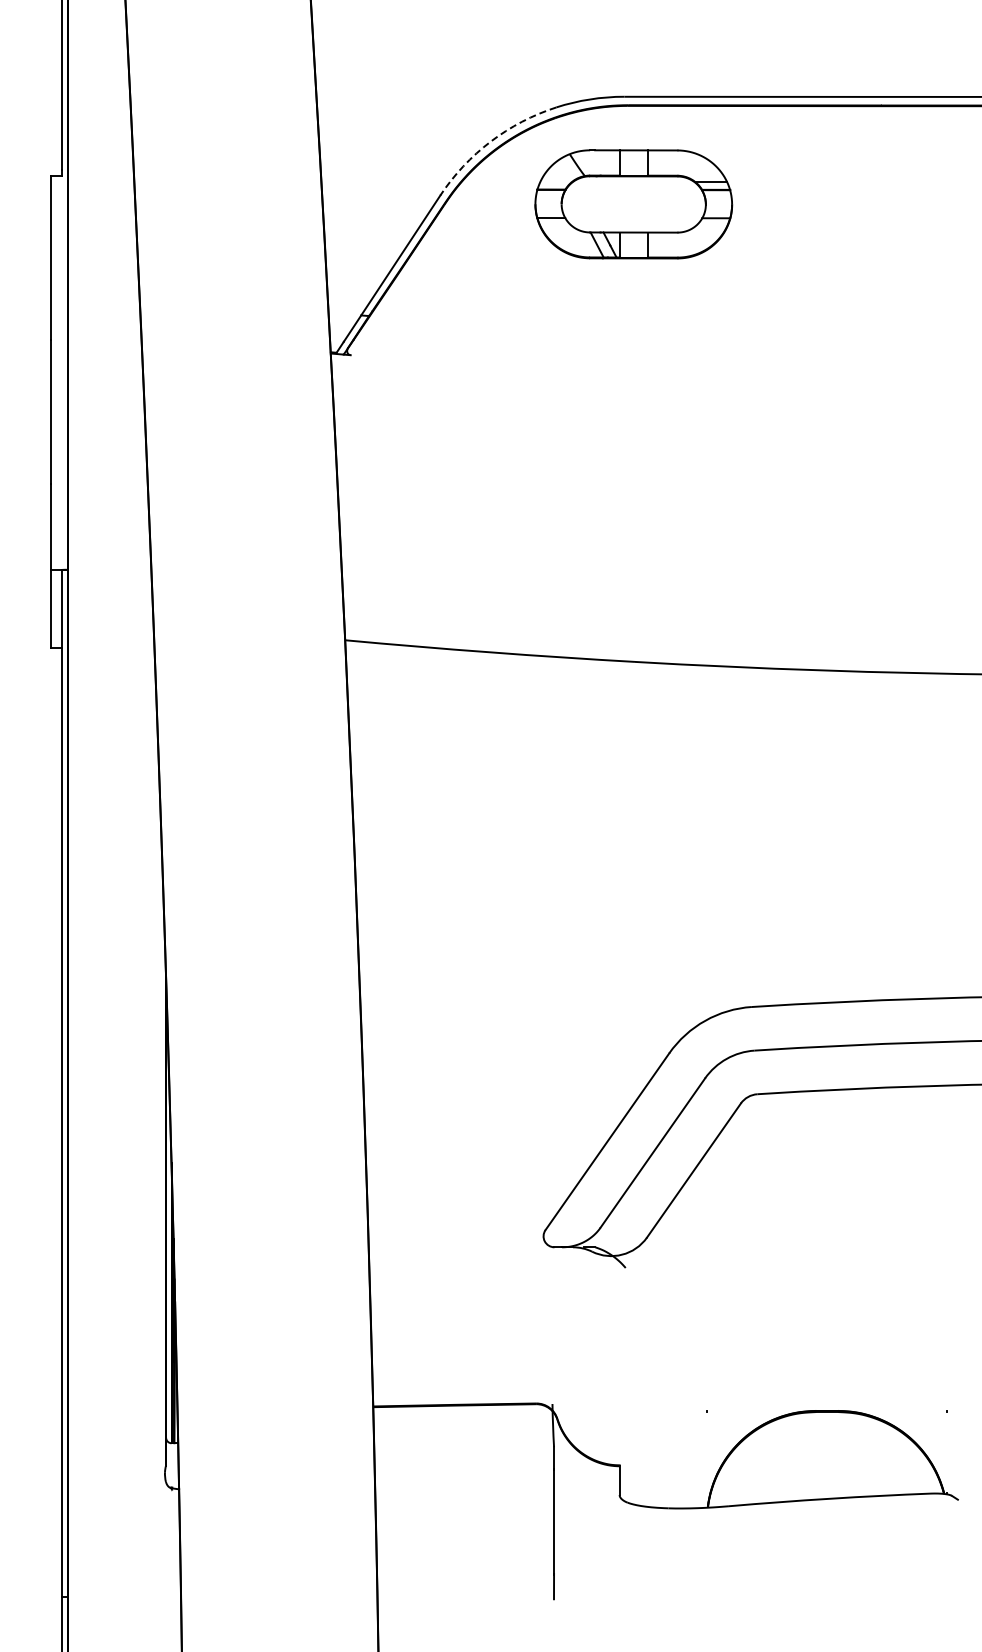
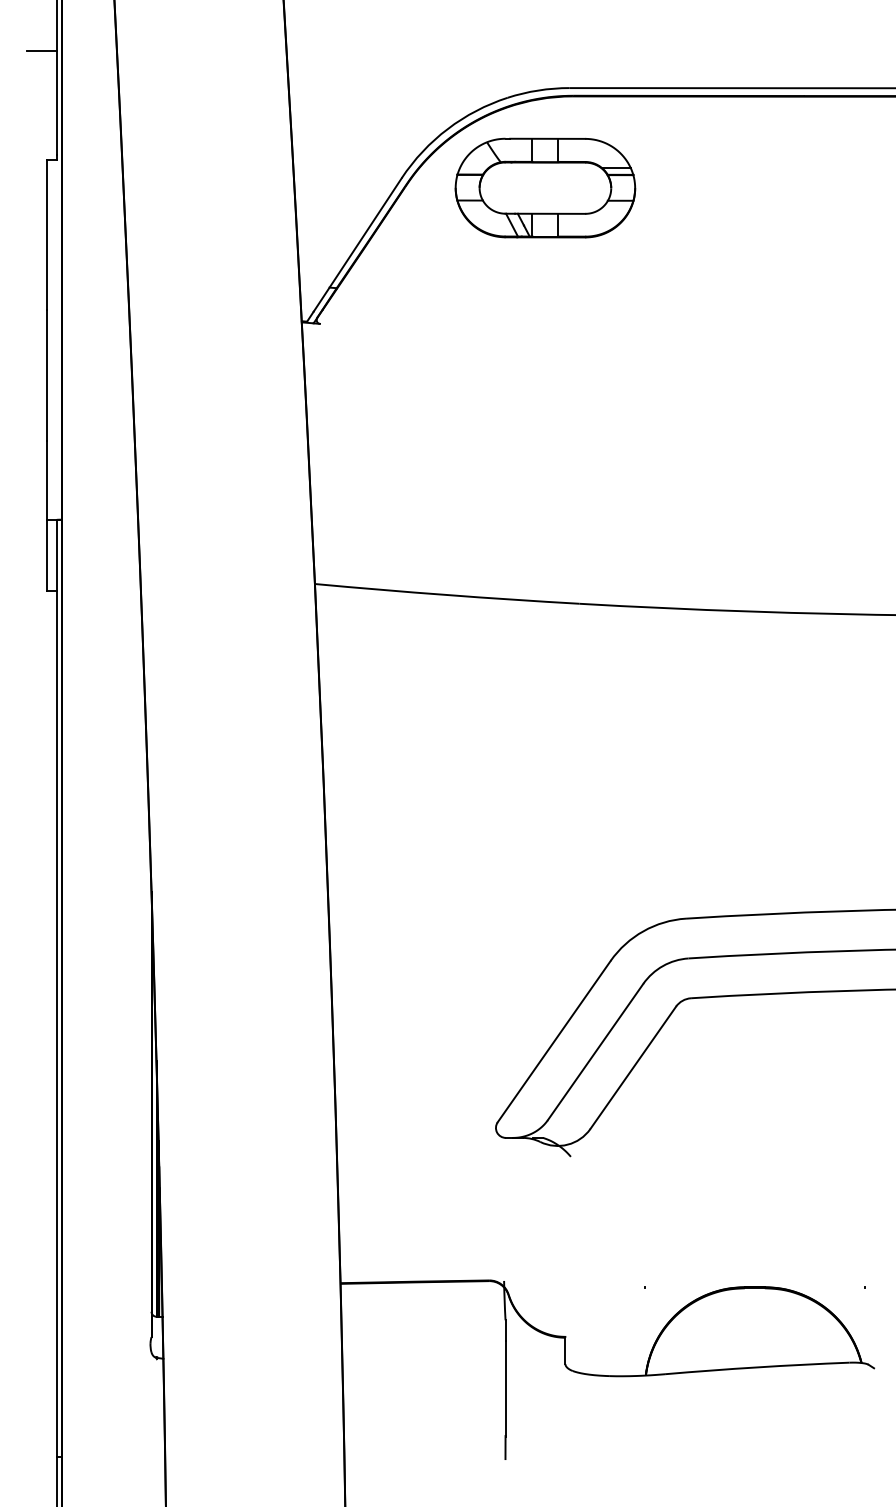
line: (45, 56) -> (41, 51), added
arc: (490, 141) -> (447, 128), dashed -> solid
part: (633, 204) -> (545, 188), moved

